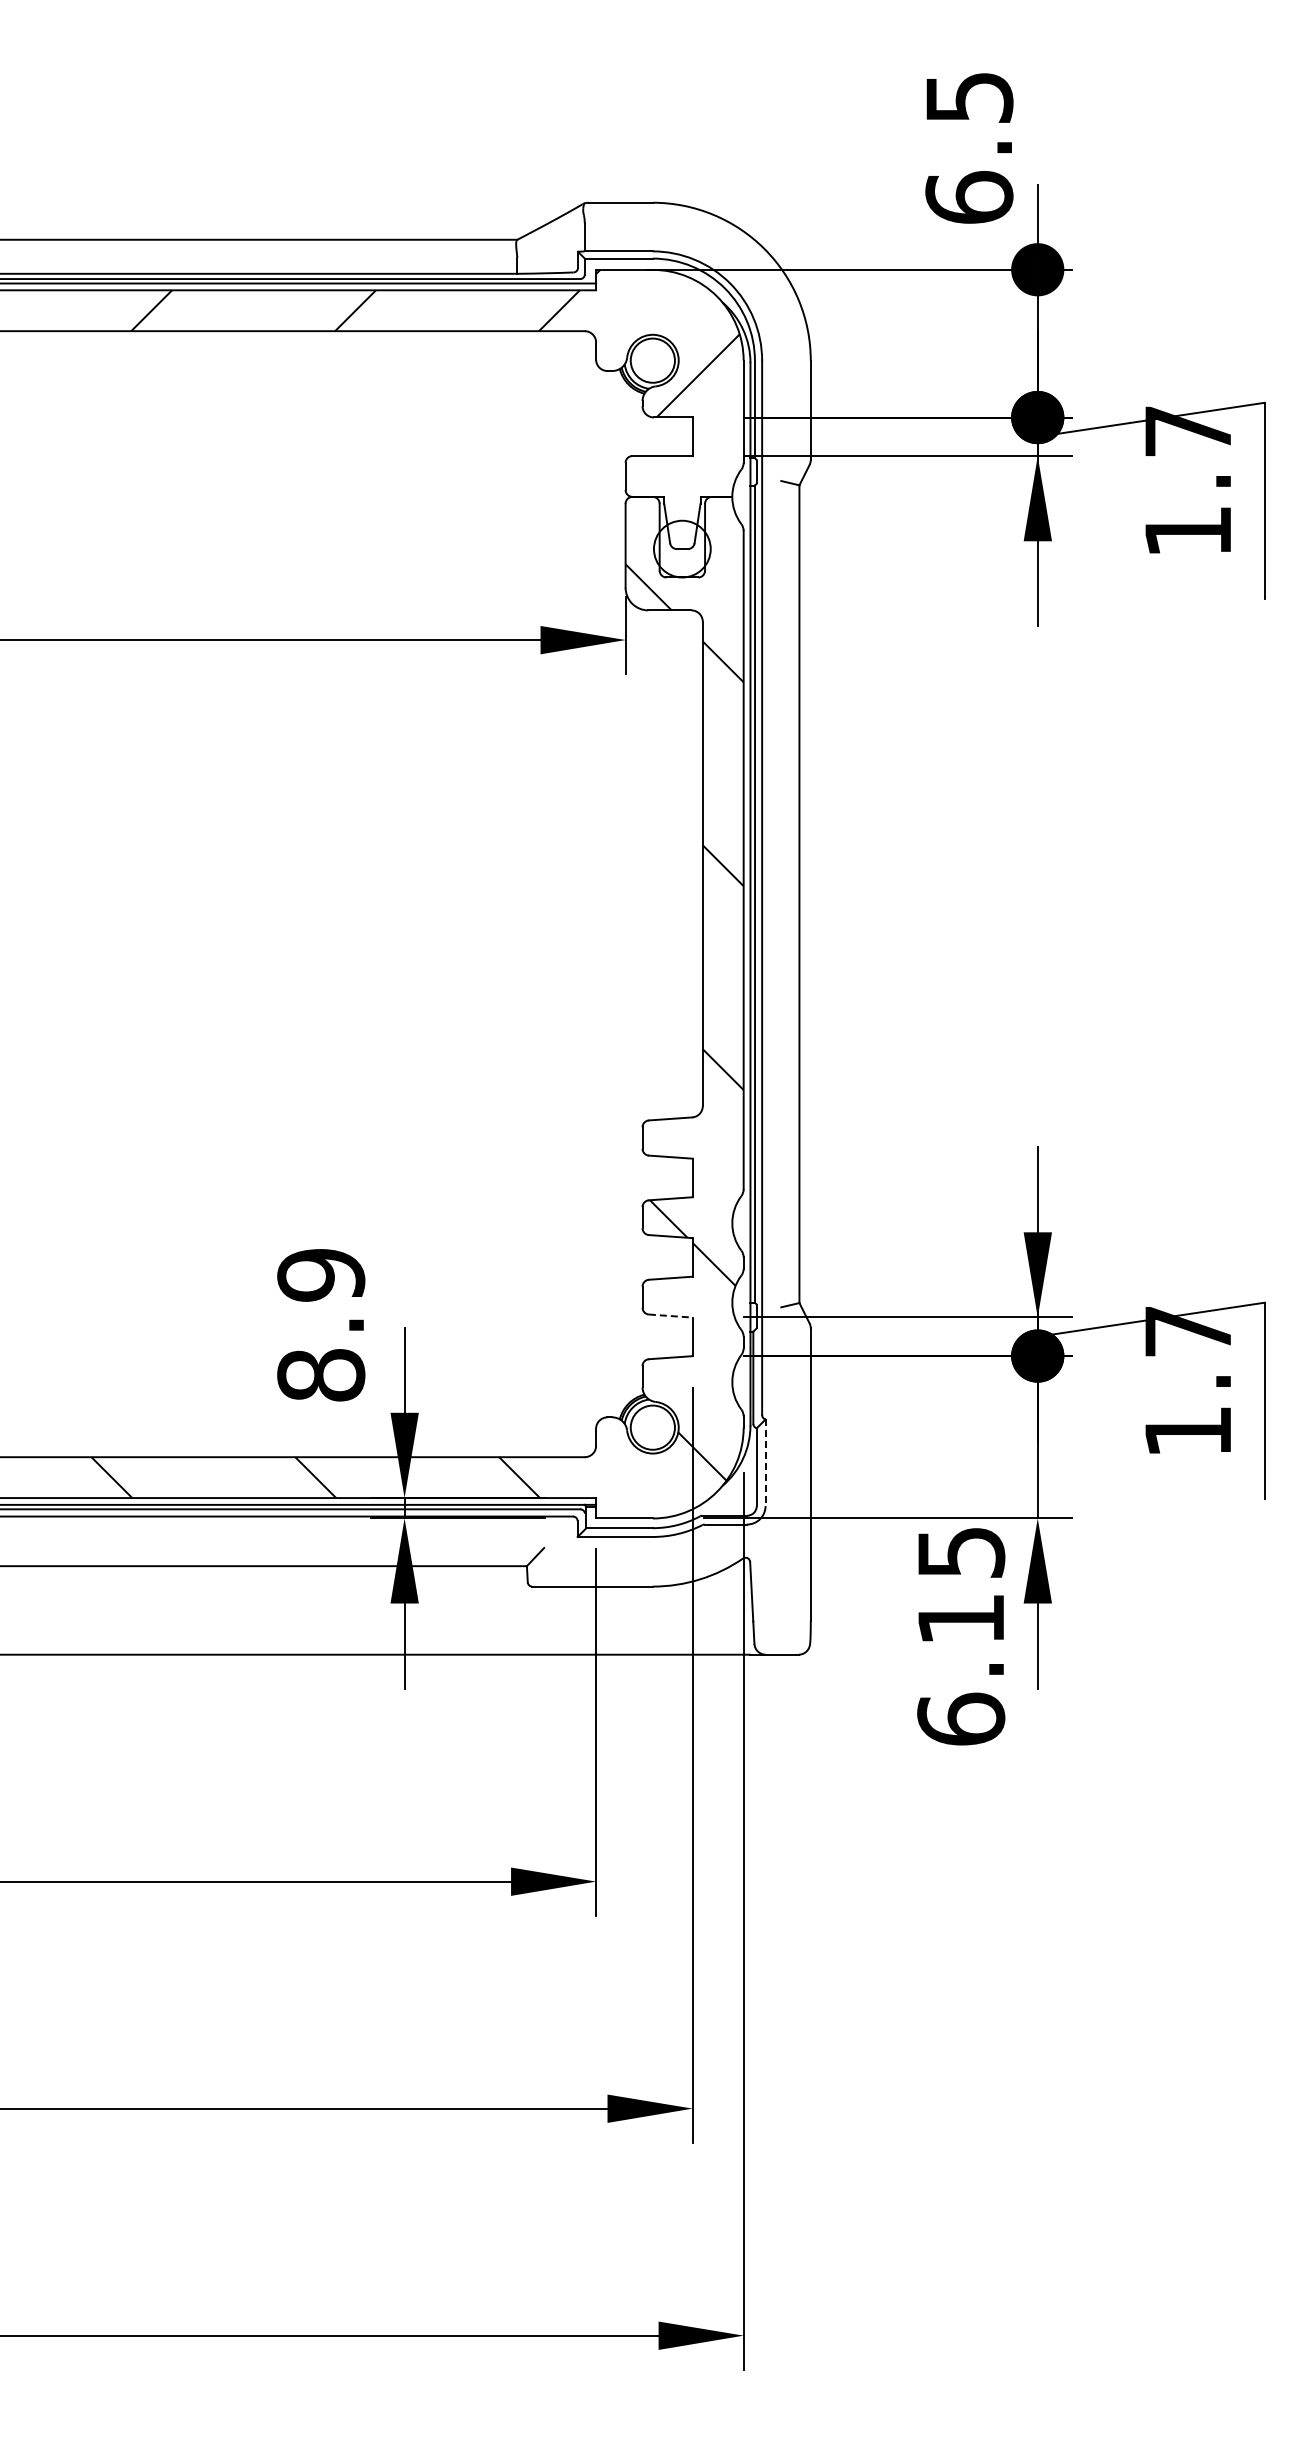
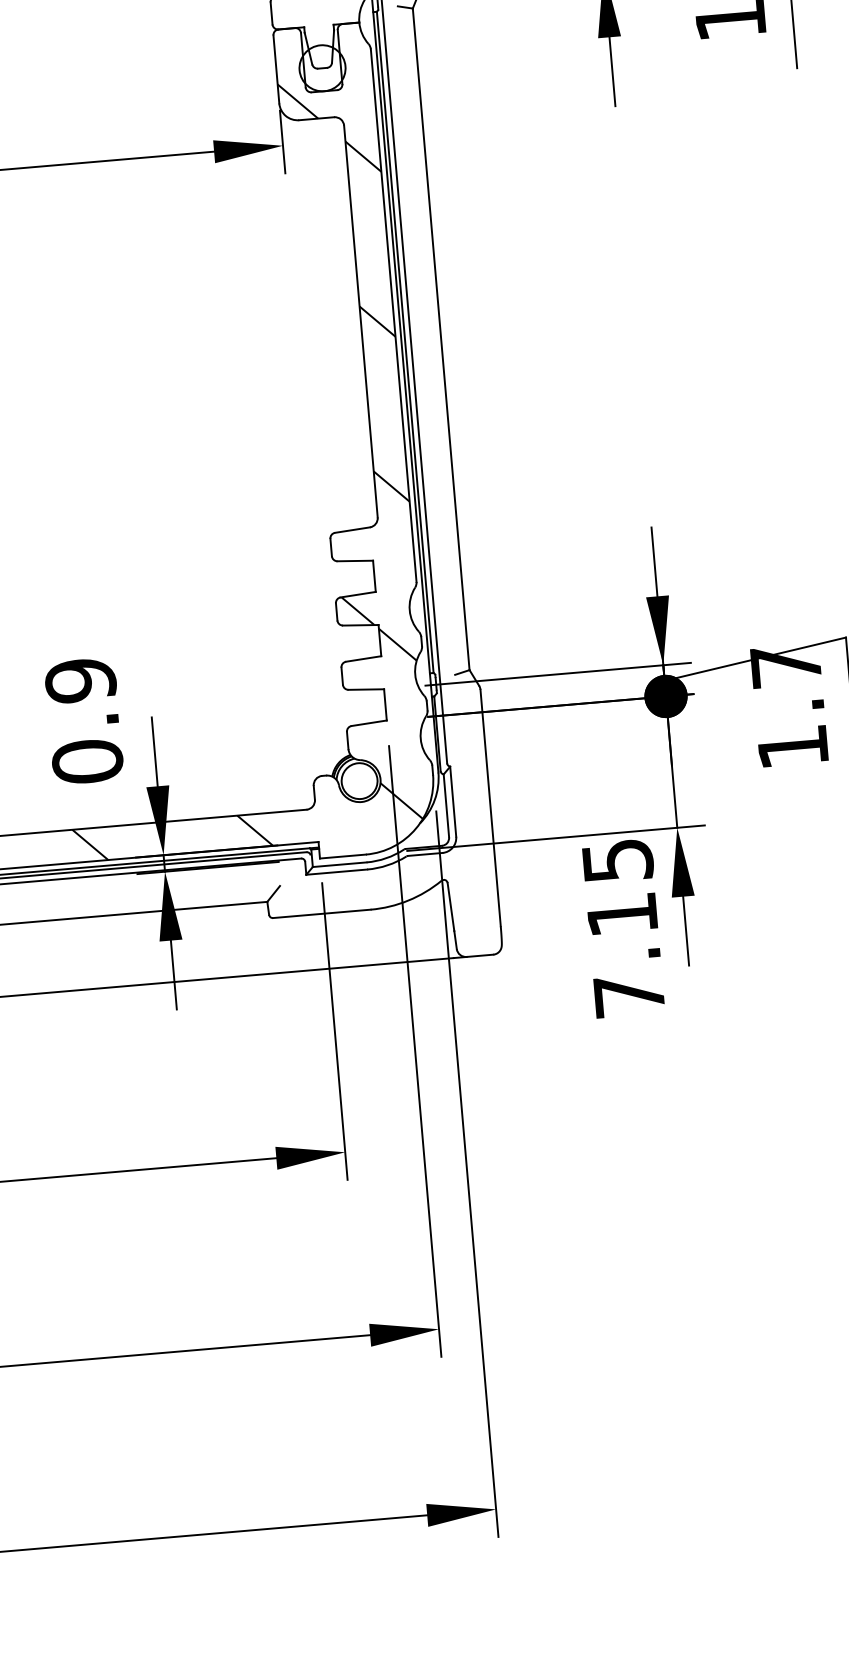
line: (670, 1316) -> (366, 689), dashed -> solid
text: (321, 1374) -> (87, 761), 8.9 -> 0.9
line: (765, 1463) -> (453, 802), dashed -> solid
text: (961, 1718) -> (629, 994), 6.15 -> 7.15

